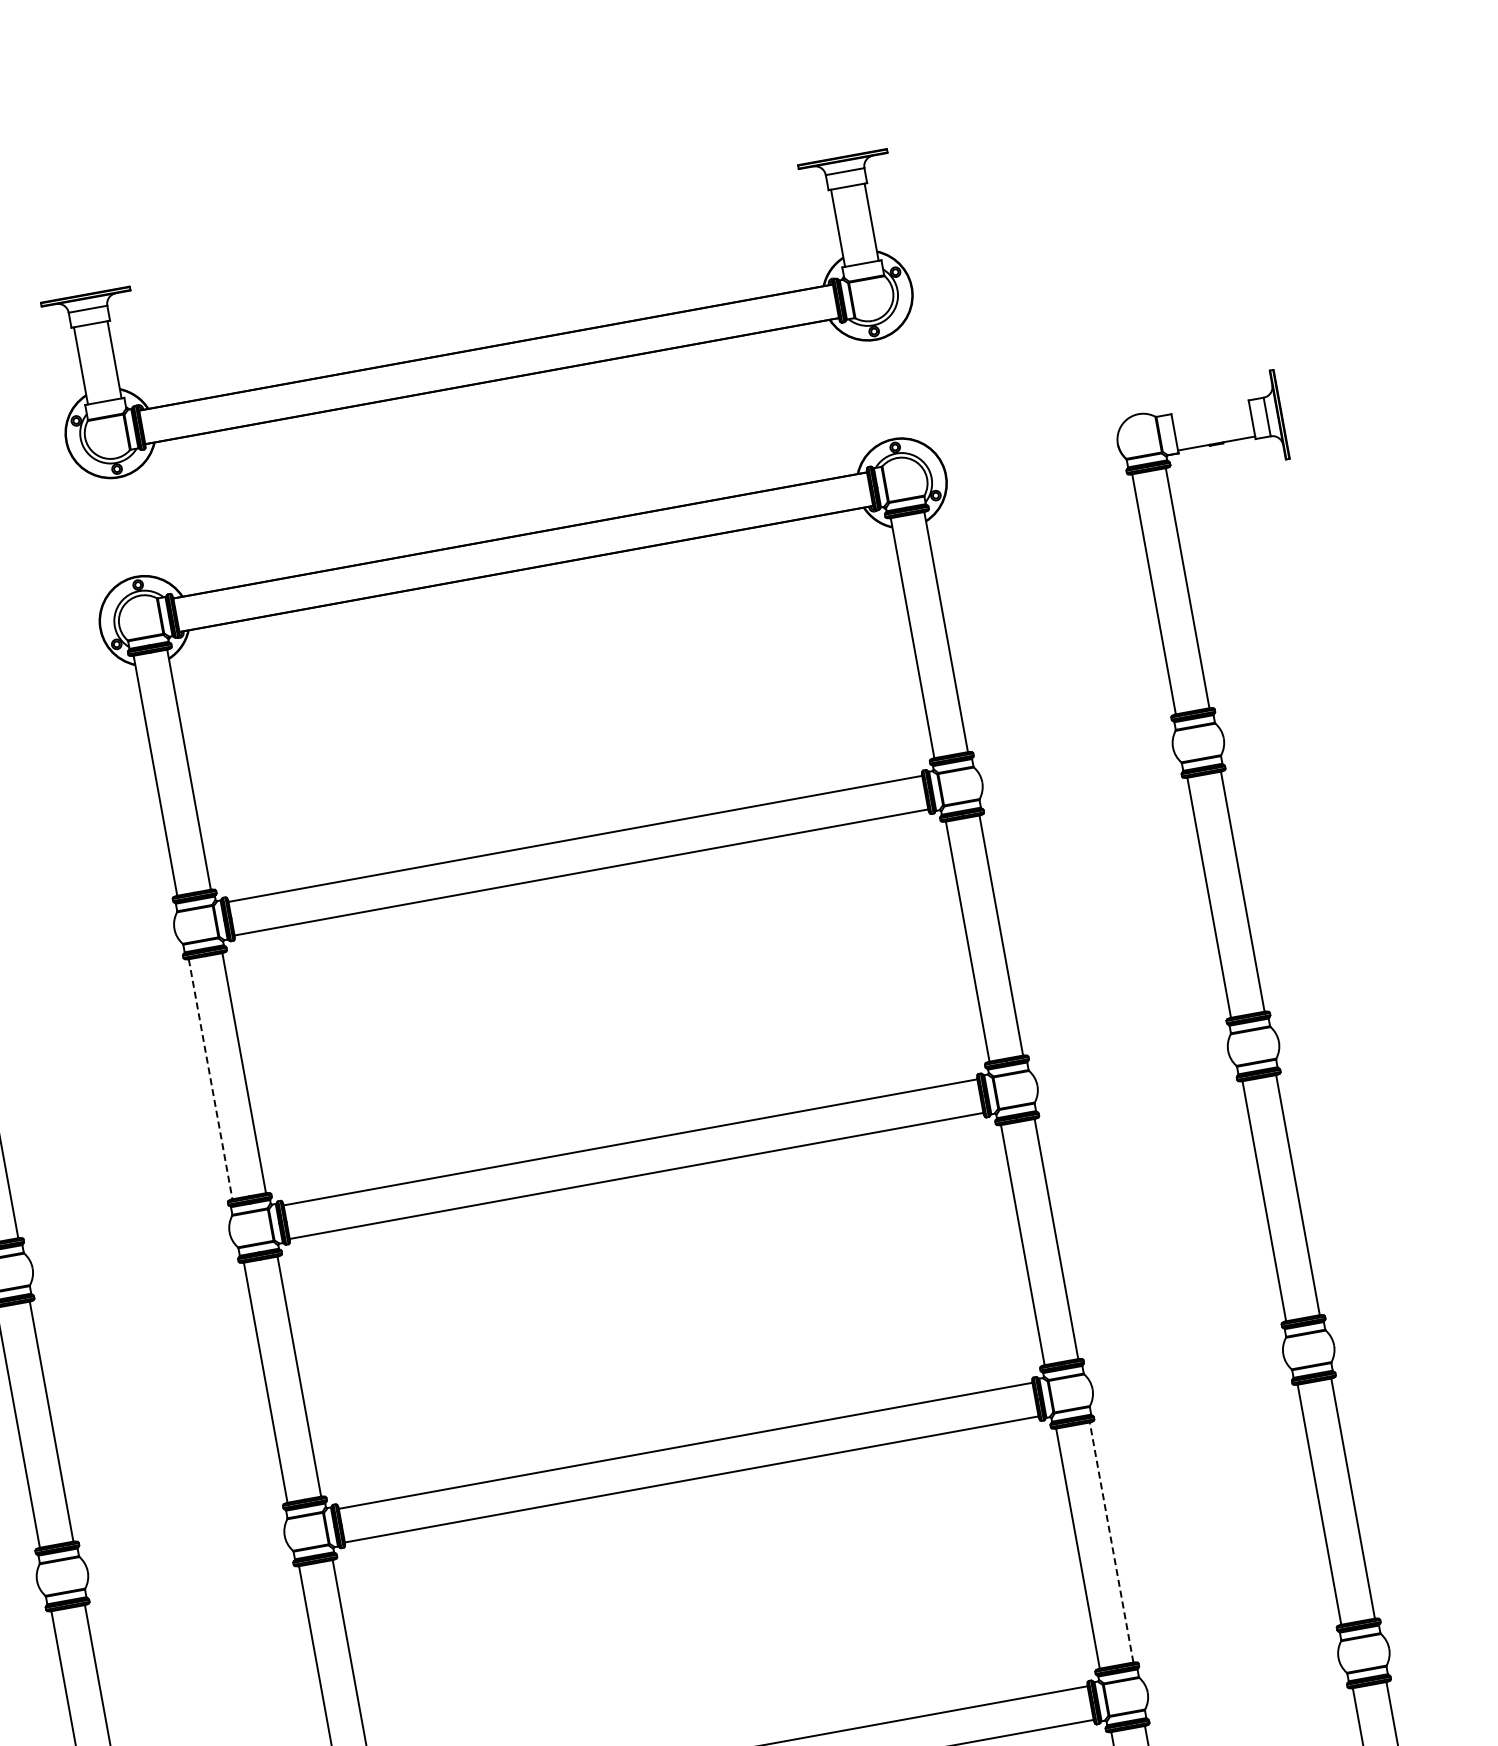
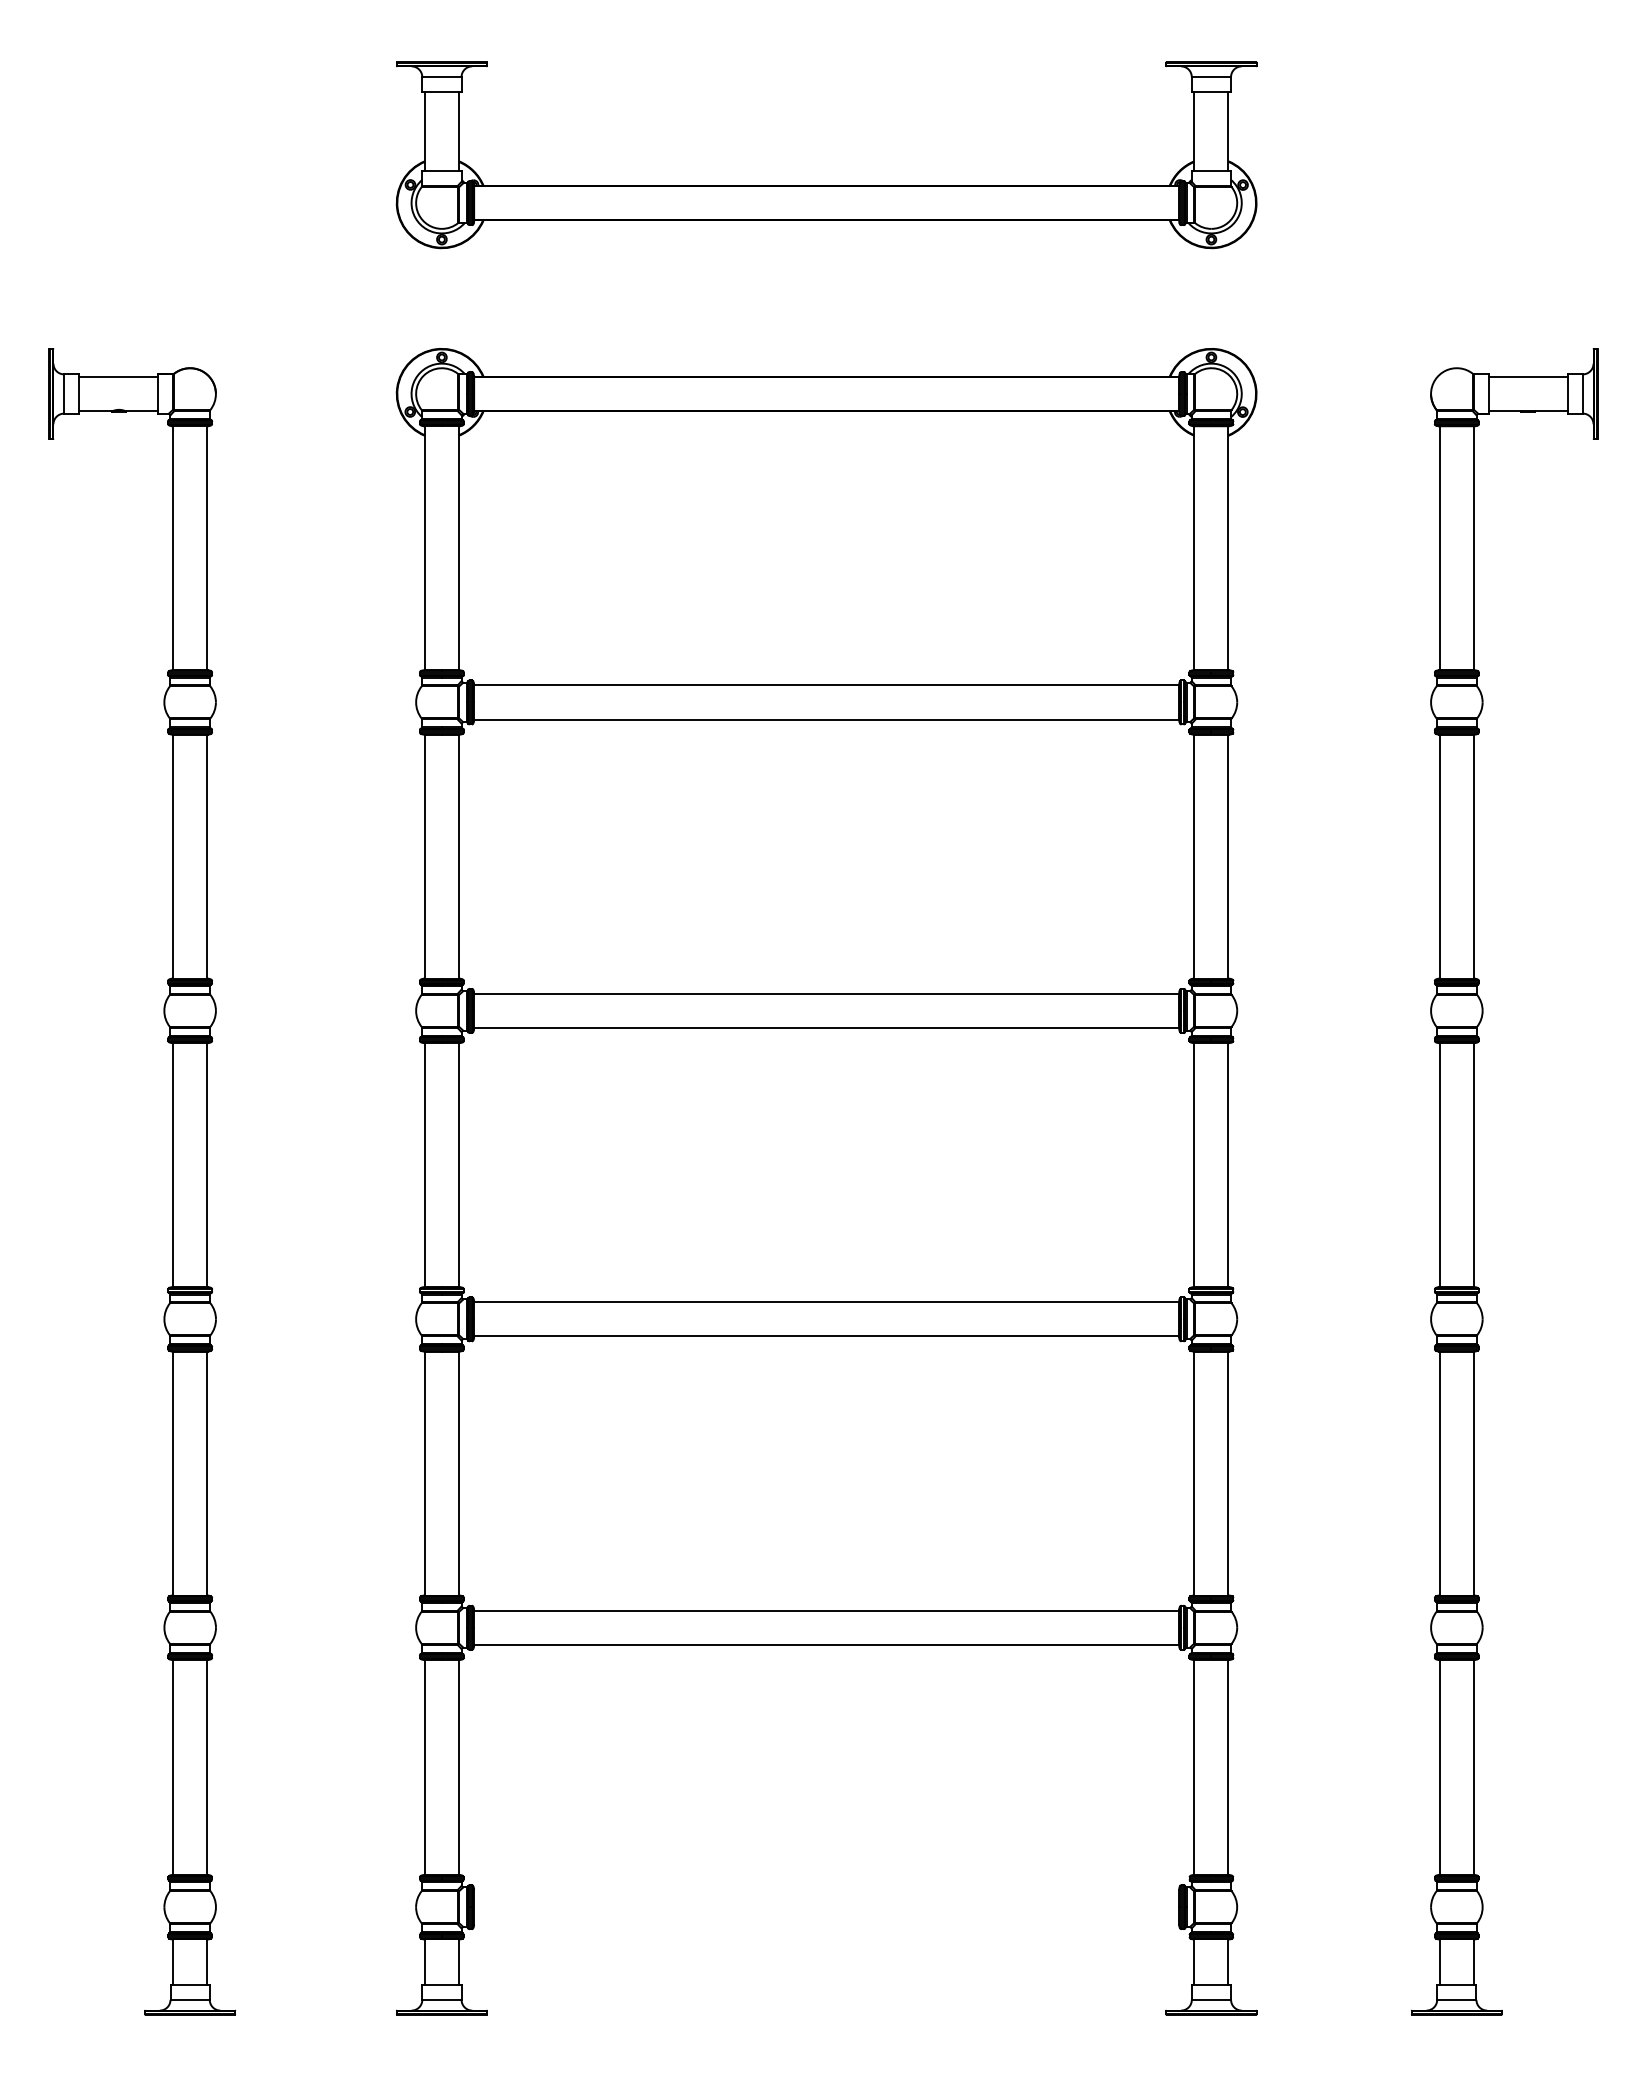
line: (1210, 409) -> (1528, 376), added
line: (210, 1079) -> (424, 856), dashed -> solid
line: (1111, 1542) -> (1228, 1473), dashed -> solid

